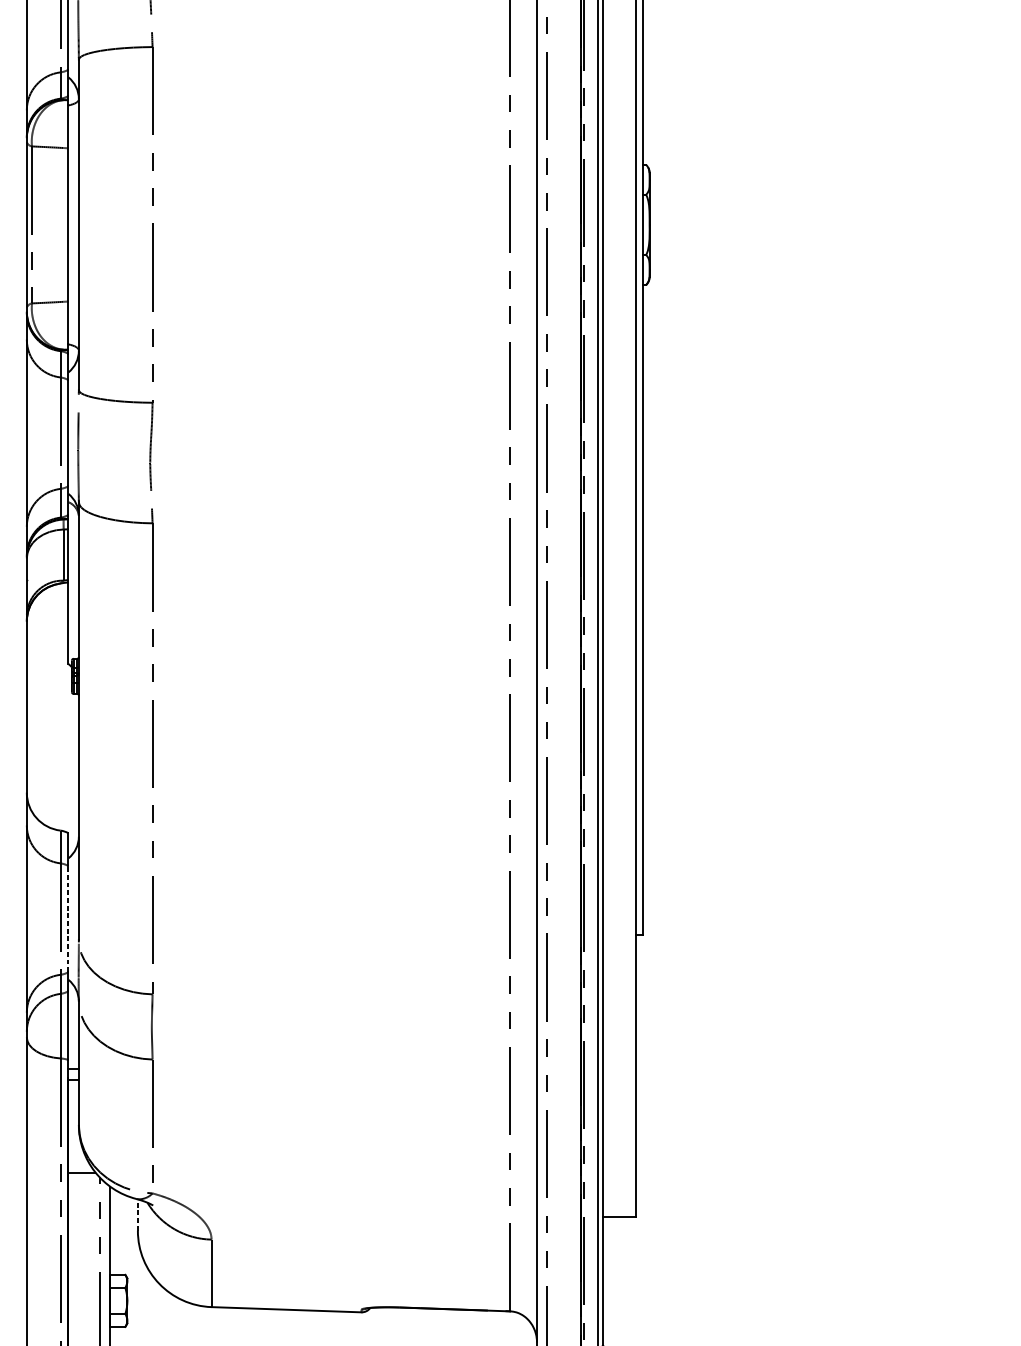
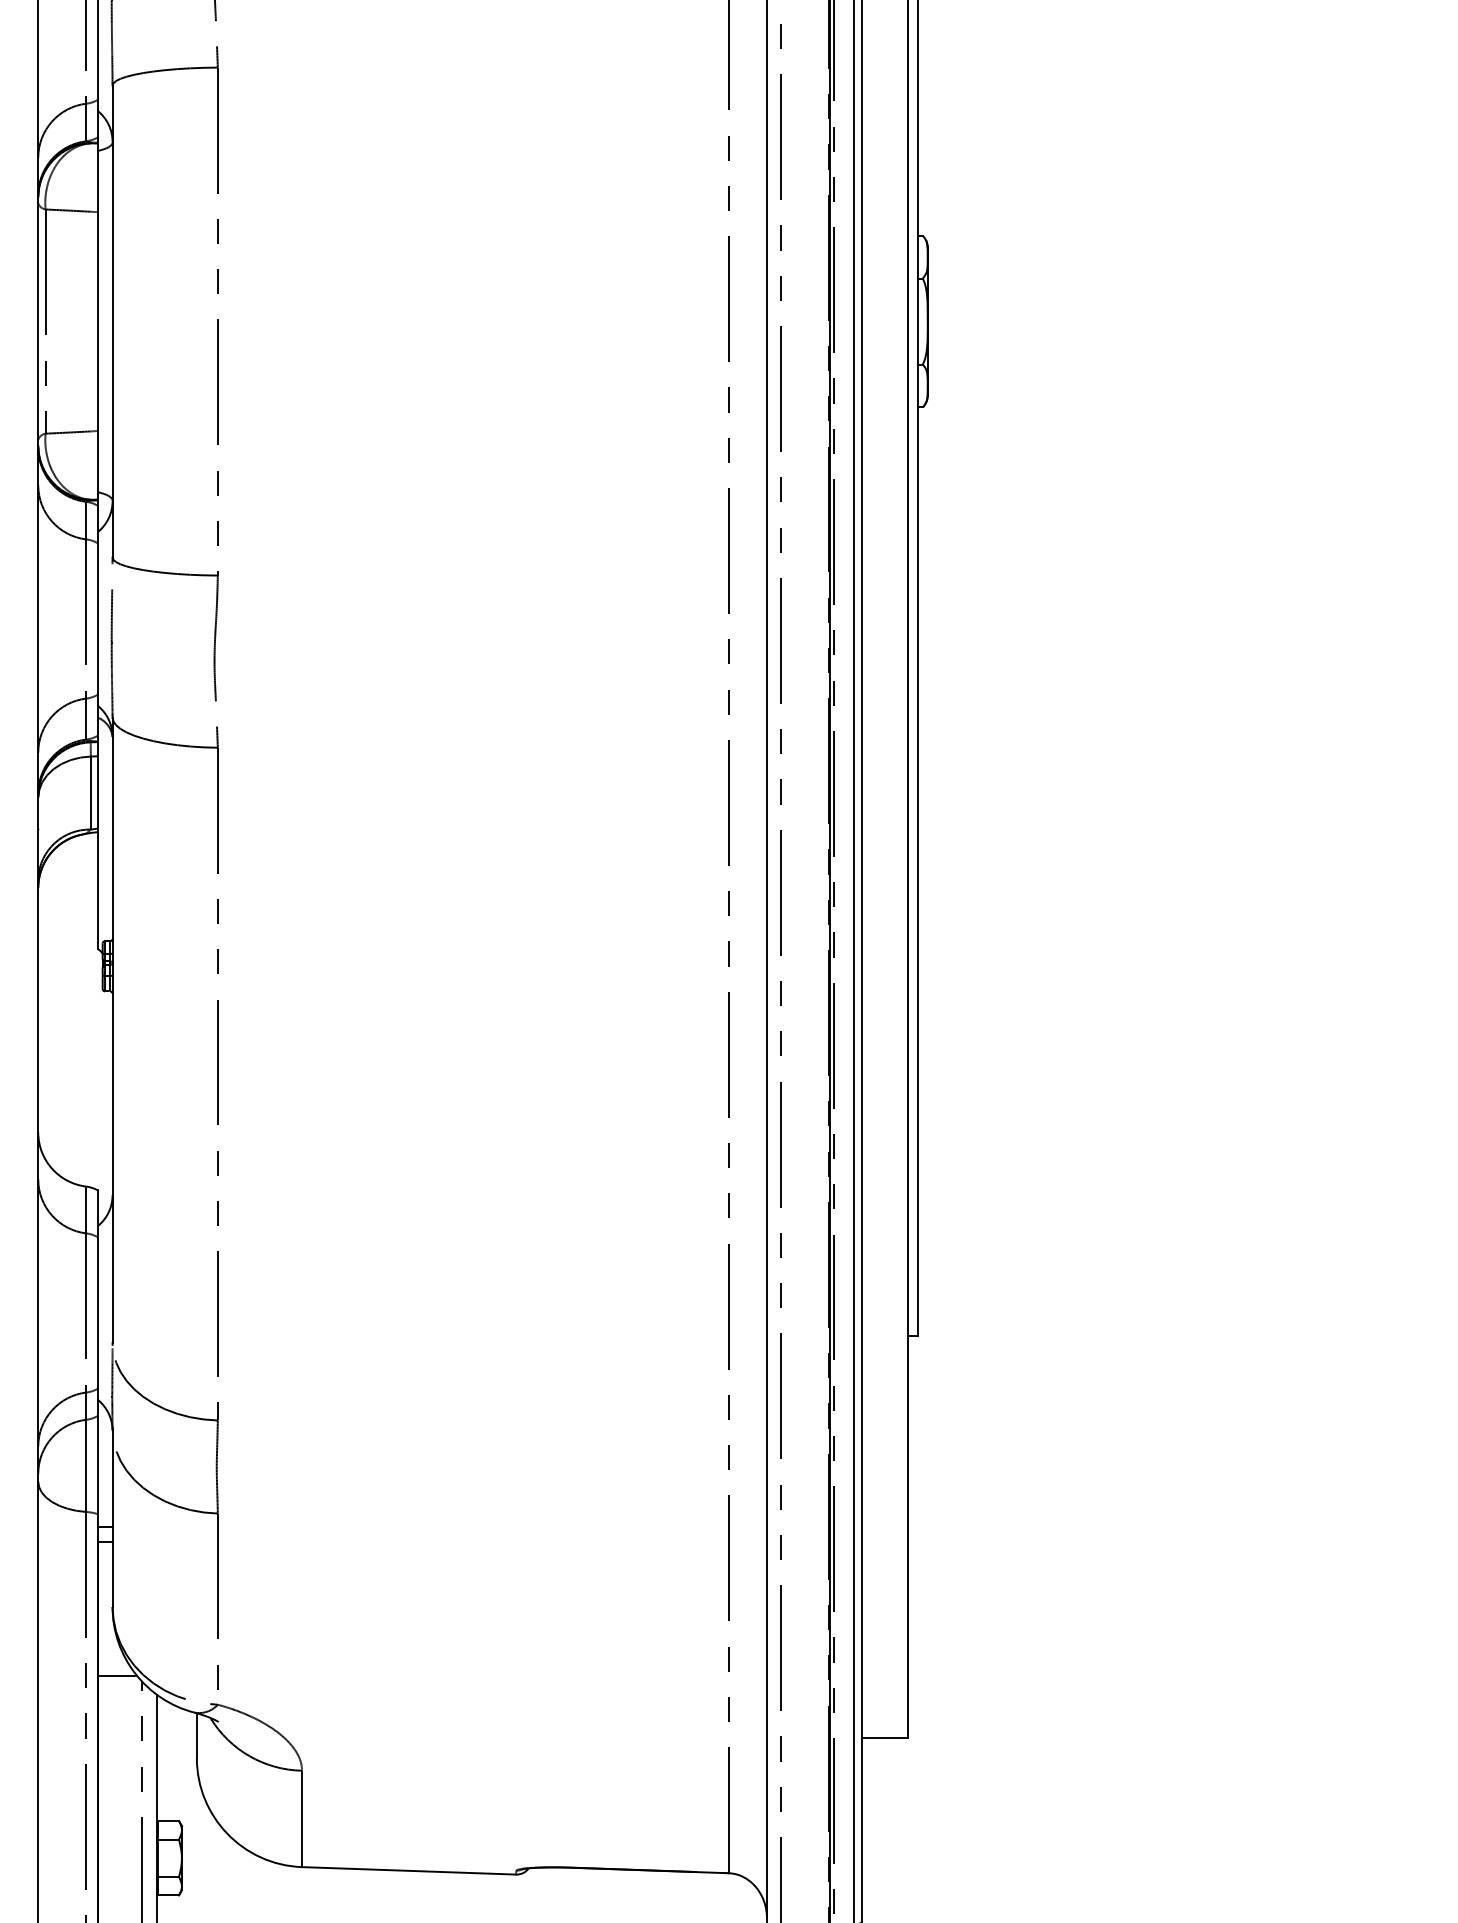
line: (68, 918) -> (97, 1312), dashed -> solid
line: (137, 1214) -> (196, 1735), dashed -> solid

